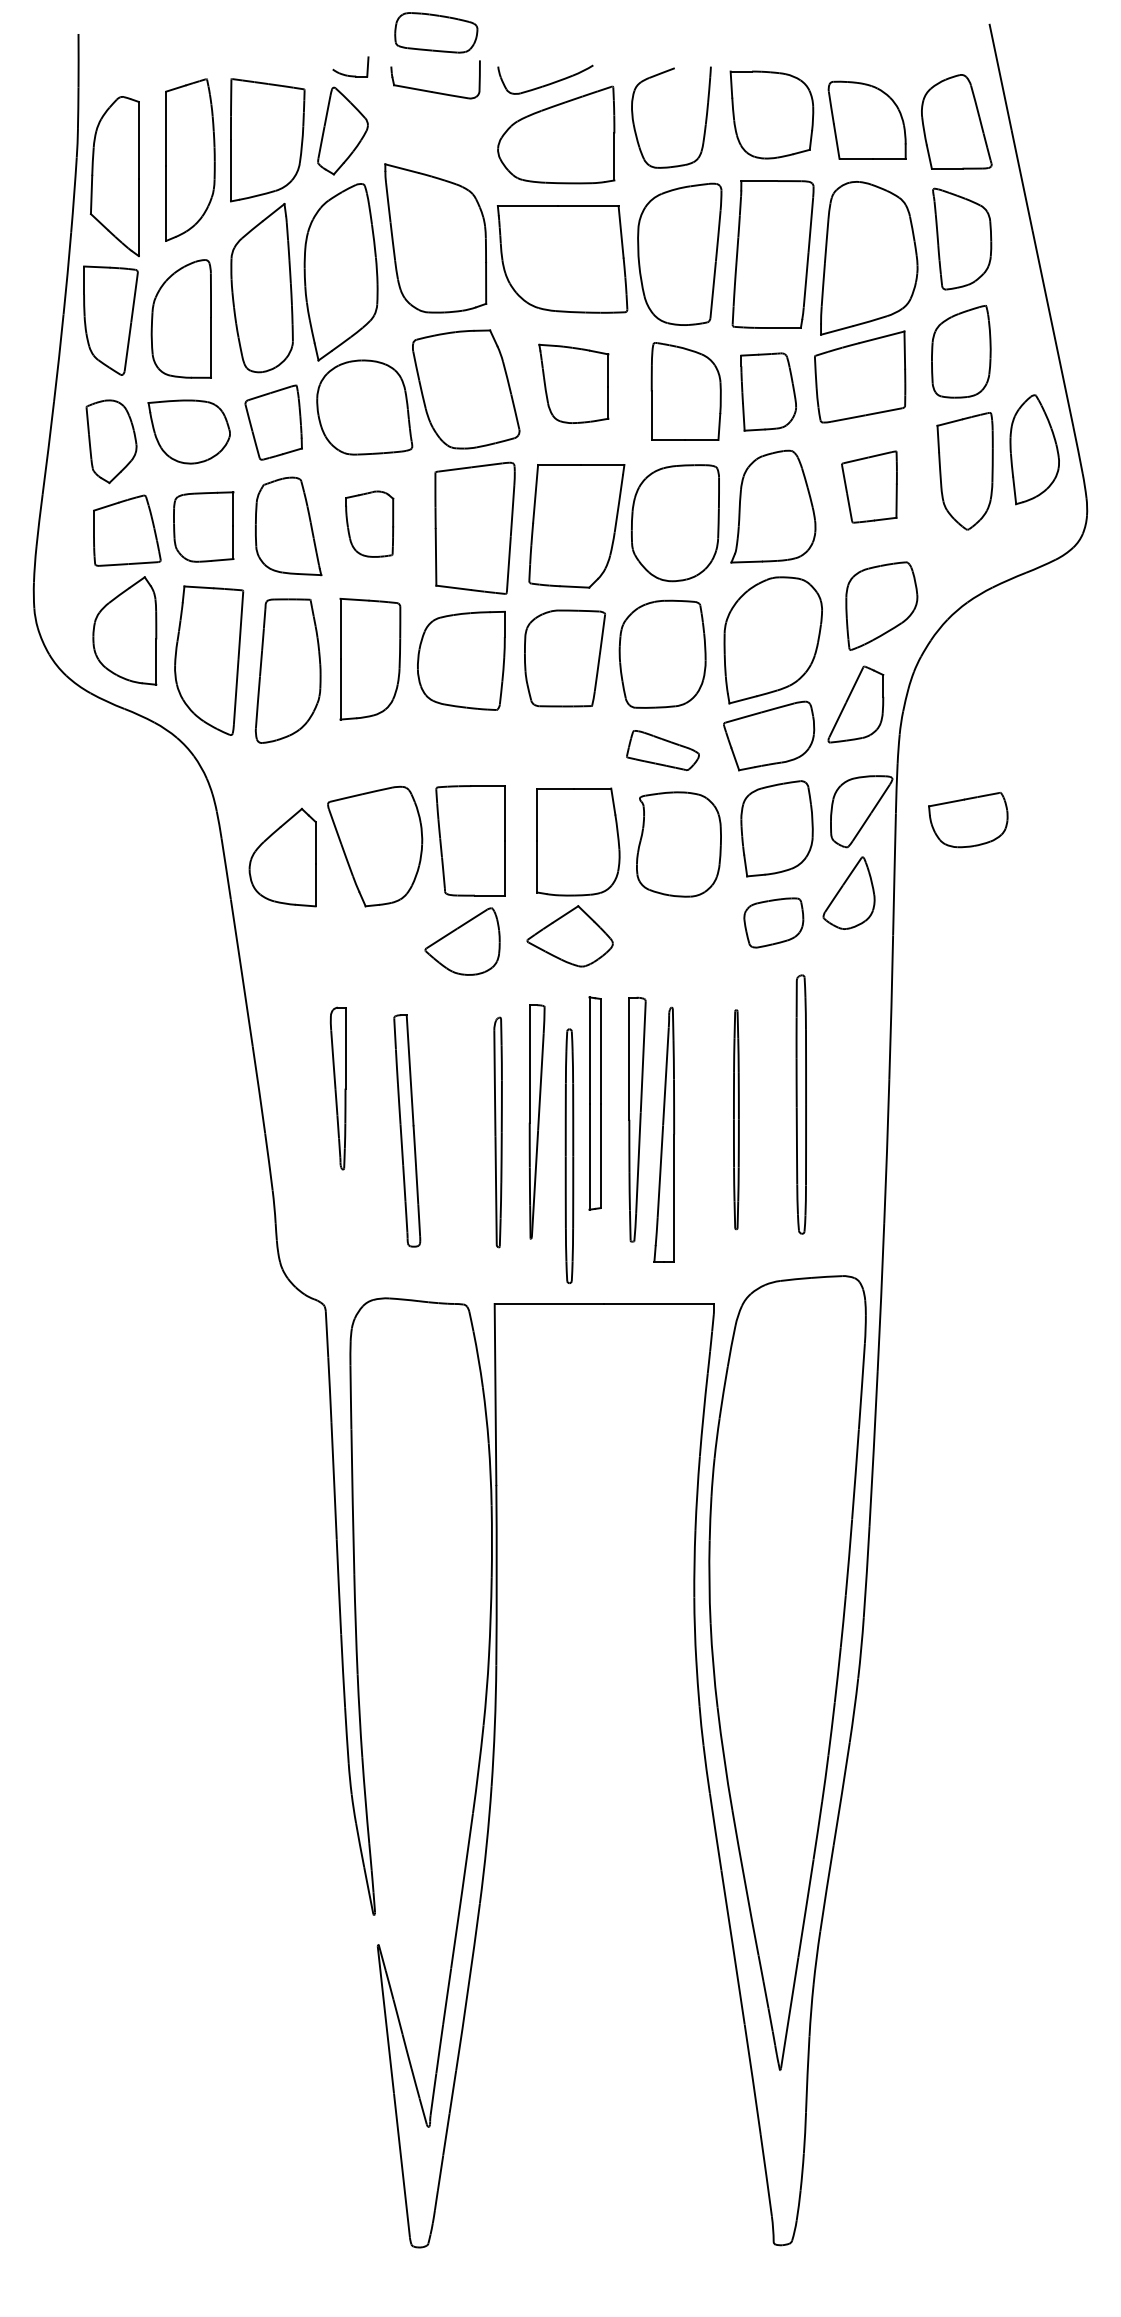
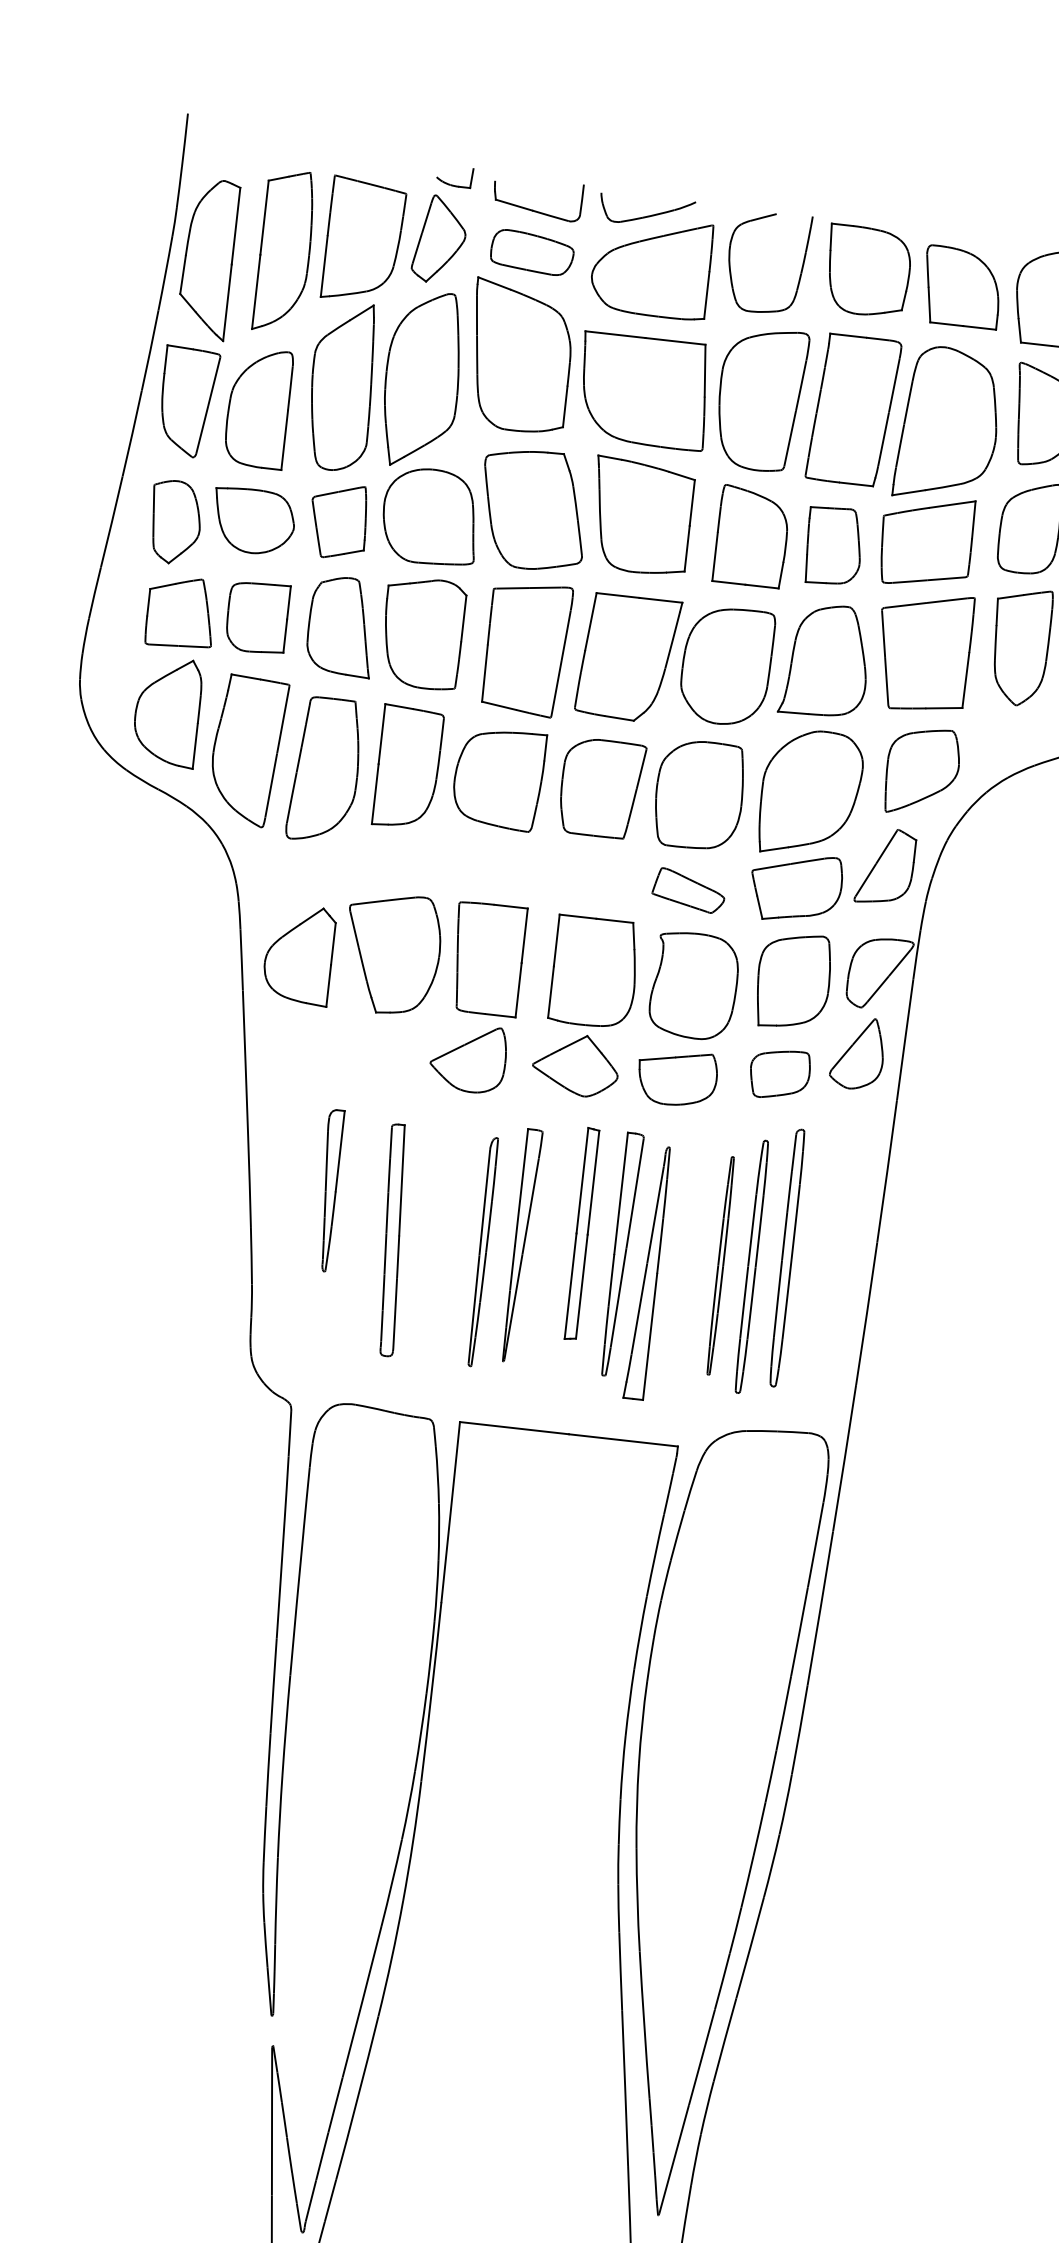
part: (436, 32) -> (532, 252), moved
part: (573, 383) -> (640, 516), size x1.43
part: (869, 486) -> (923, 651), size x1.67
part: (369, 523) -> (422, 632), size x1.67
part: (968, 820) -> (677, 1078), moved
part: (569, 1155) -> (751, 1266), moved

